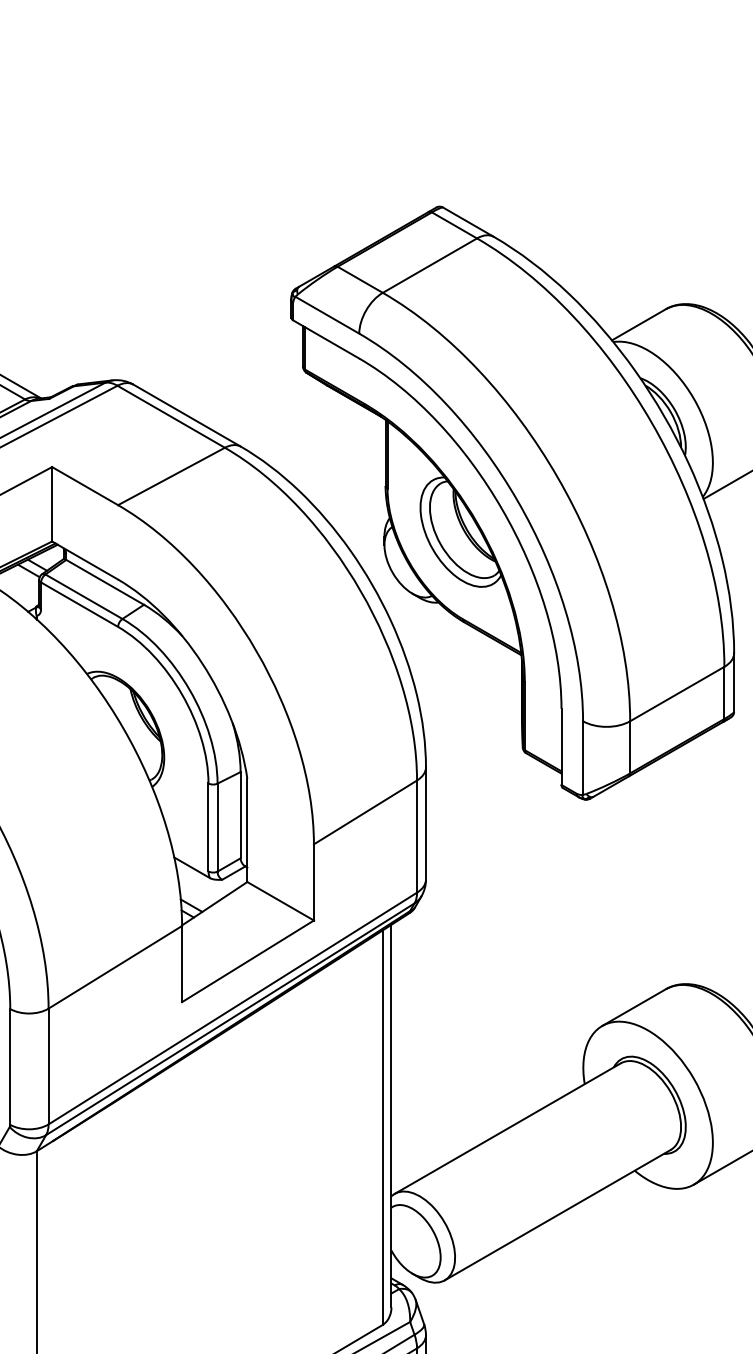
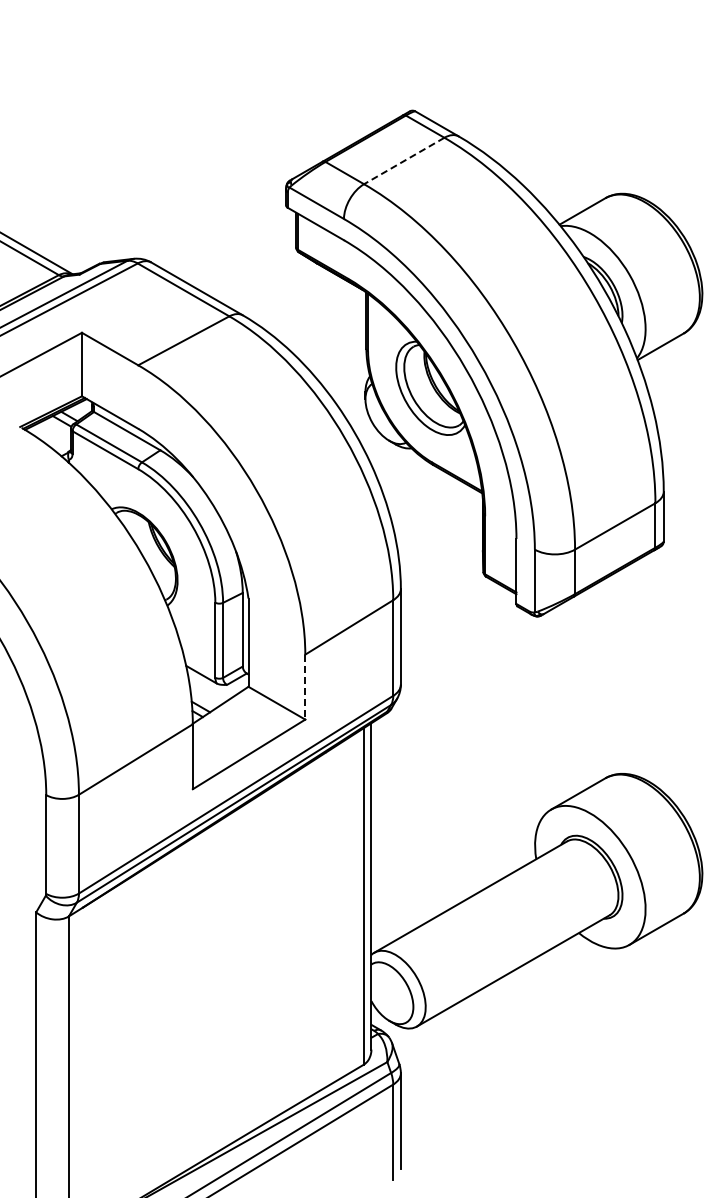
line: (429, 266) -> (403, 161), solid -> dashed
line: (314, 882) -> (305, 687), solid -> dashed

